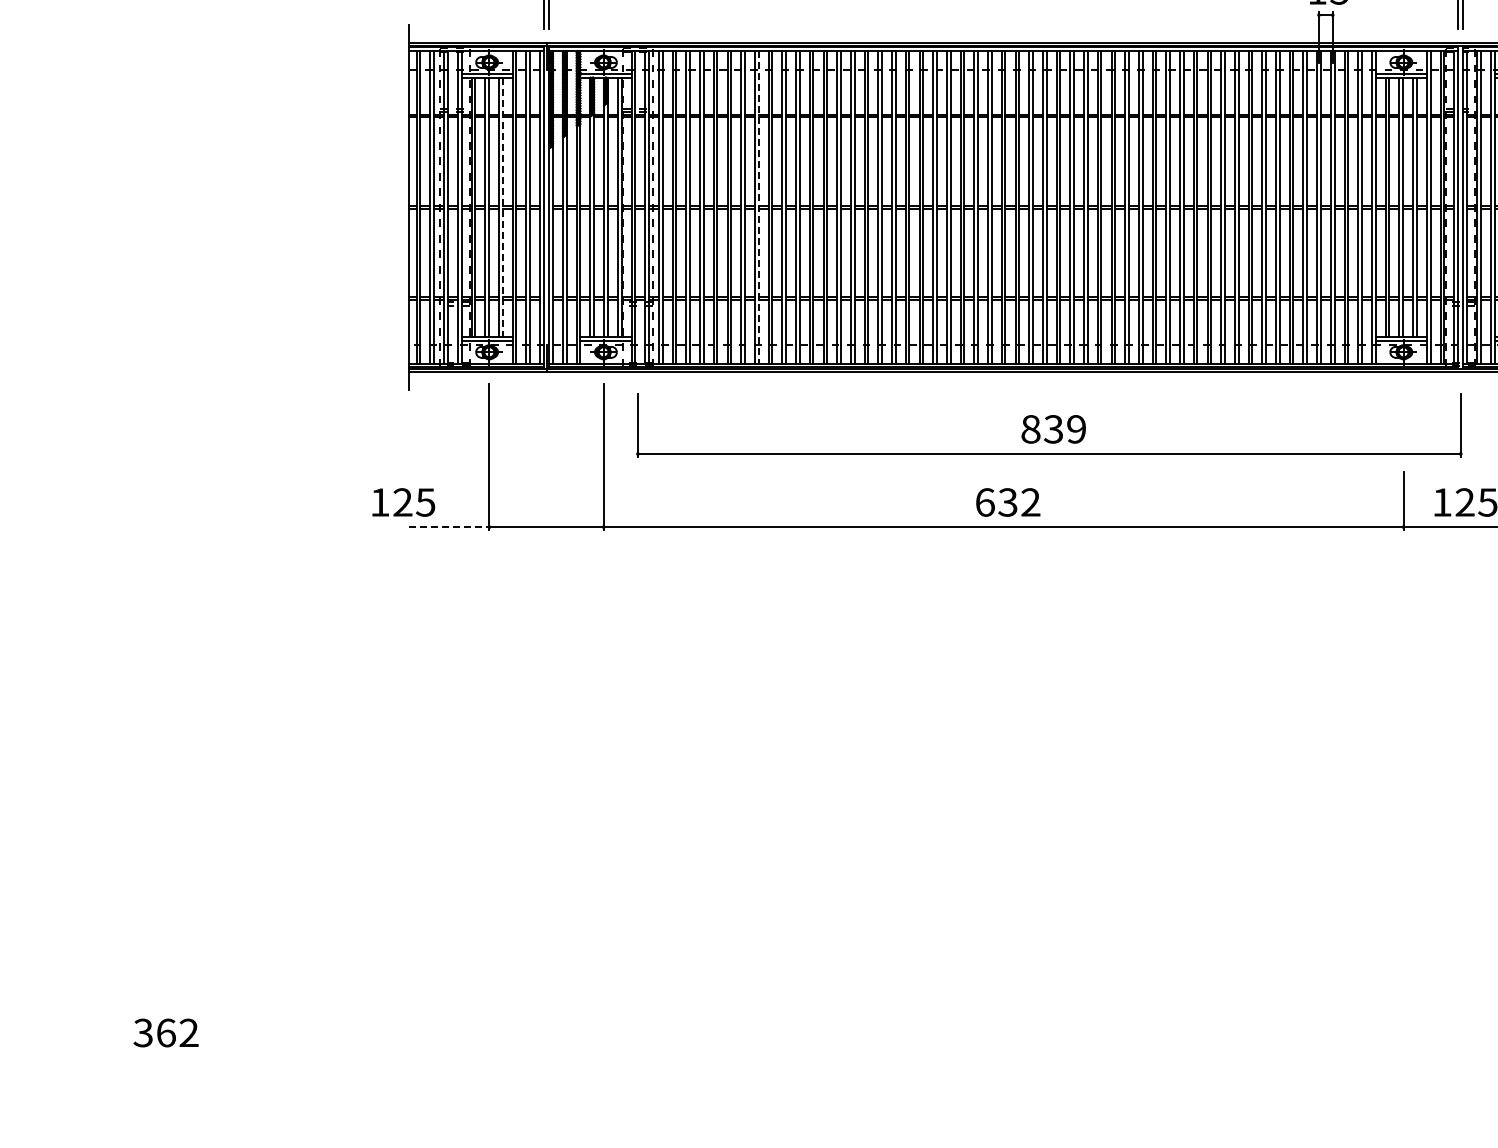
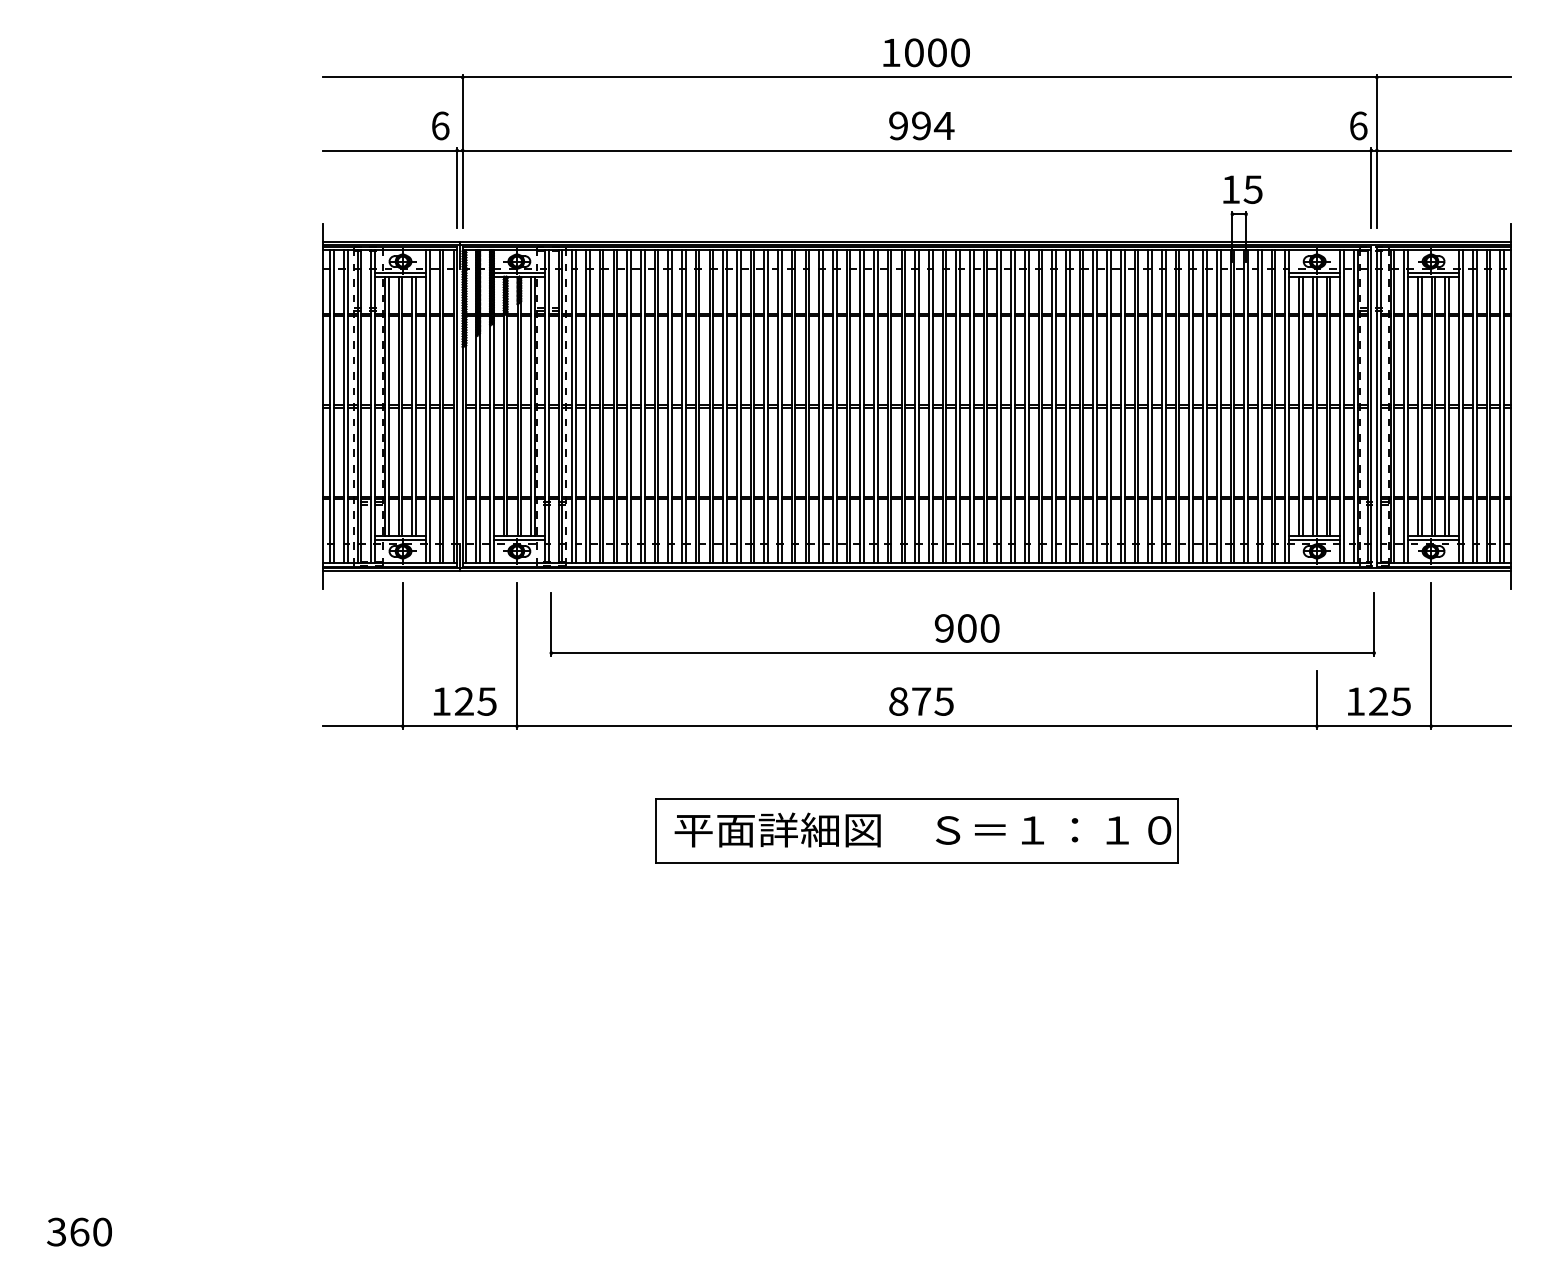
line: (503, 207) -> (416, 406), dashed -> solid
line: (759, 208) -> (672, 407), dashed -> solid
text: (1053, 429) -> (966, 628), 839 -> 900
text: (403, 502) -> (464, 701), moved
text: (1008, 502) -> (921, 701), 632 -> 875
line: (449, 527) -> (362, 726), dashed -> solid
part: (1003, 631) -> (916, 830), added
text: (189, 1032) -> (102, 1231), 362 -> 360

